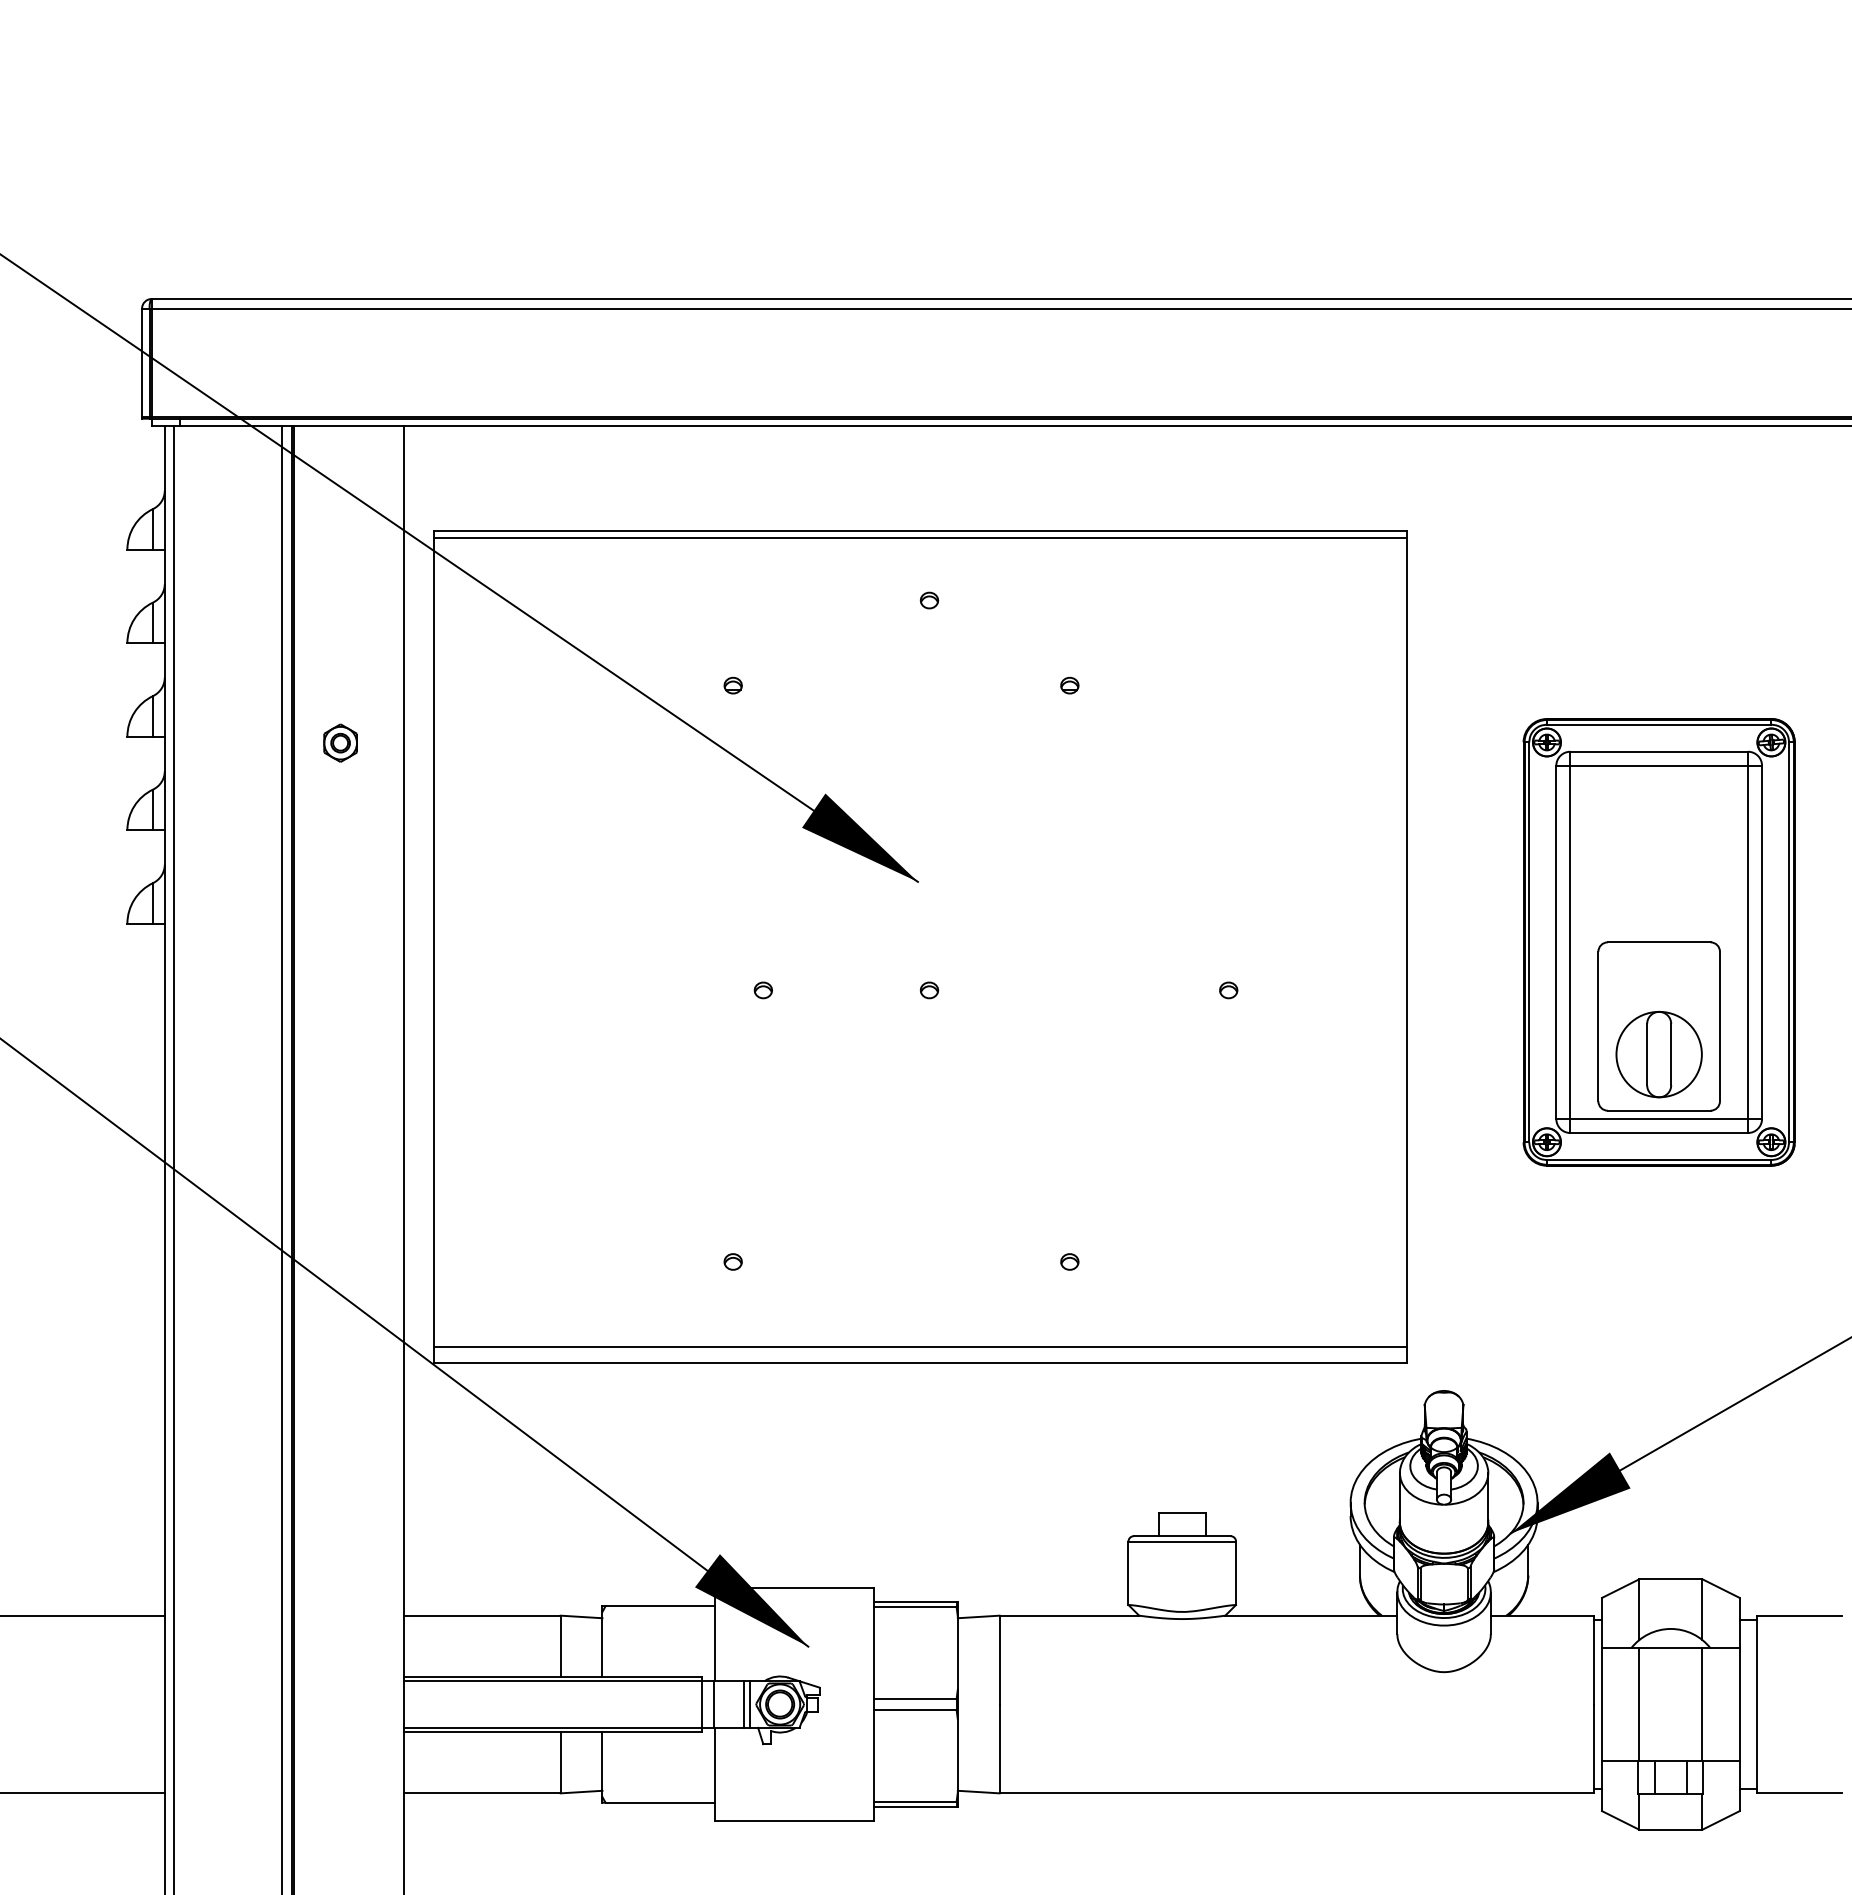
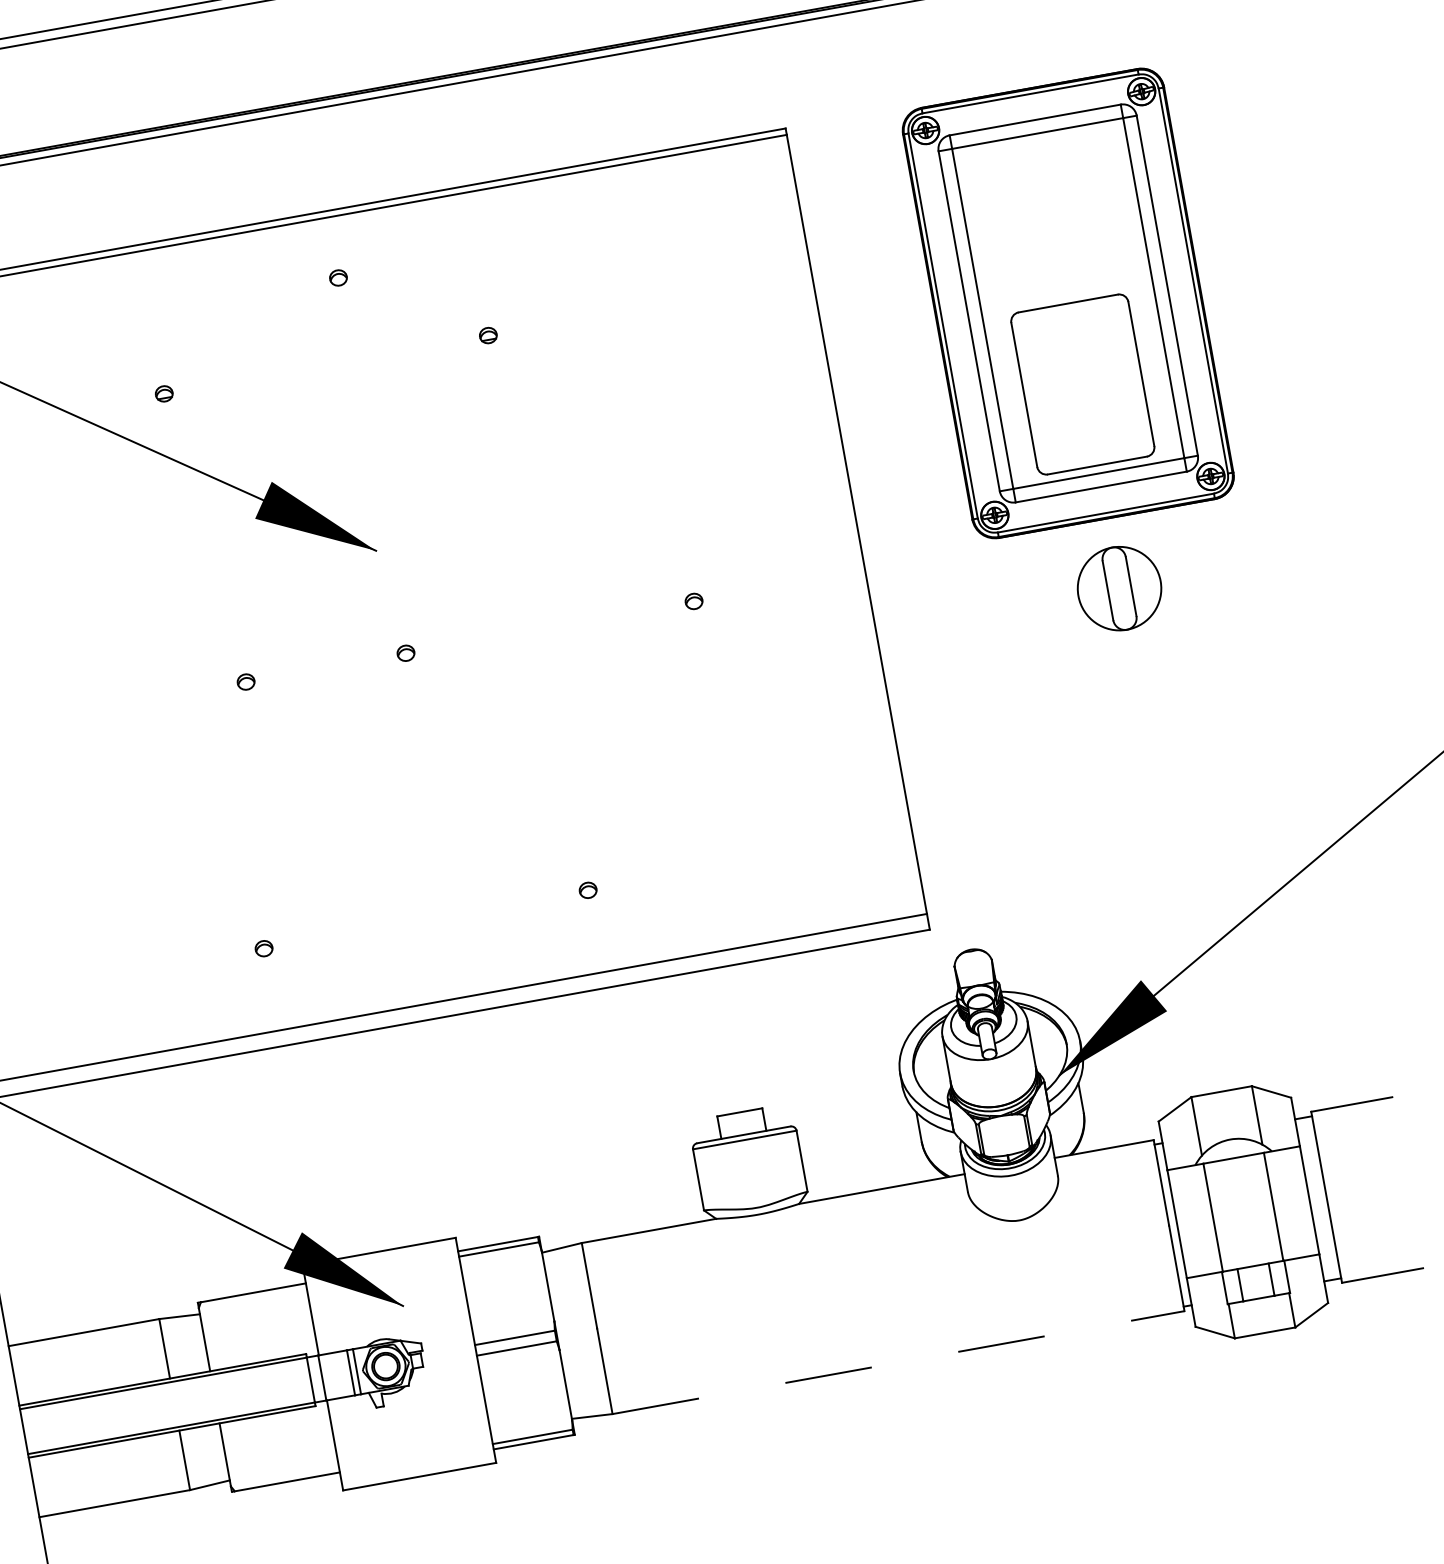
part: (1658, 942) -> (1067, 303), moved
line: (1297, 1793) -> (899, 1362), solid -> dashed

